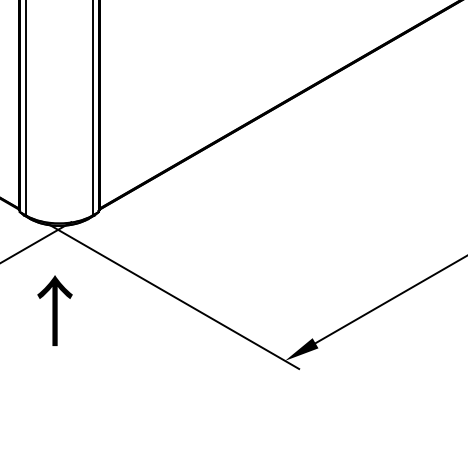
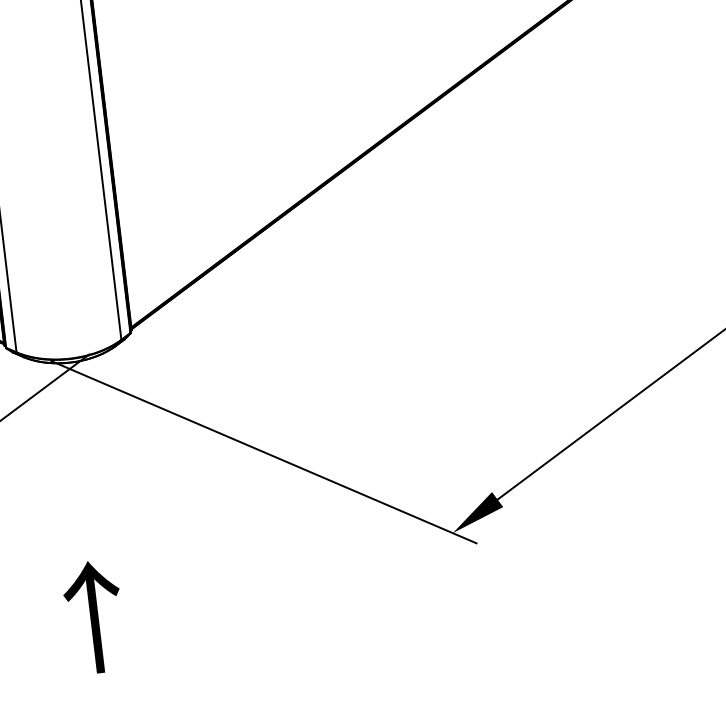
text: (54, 310) -> (93, 617), moved

